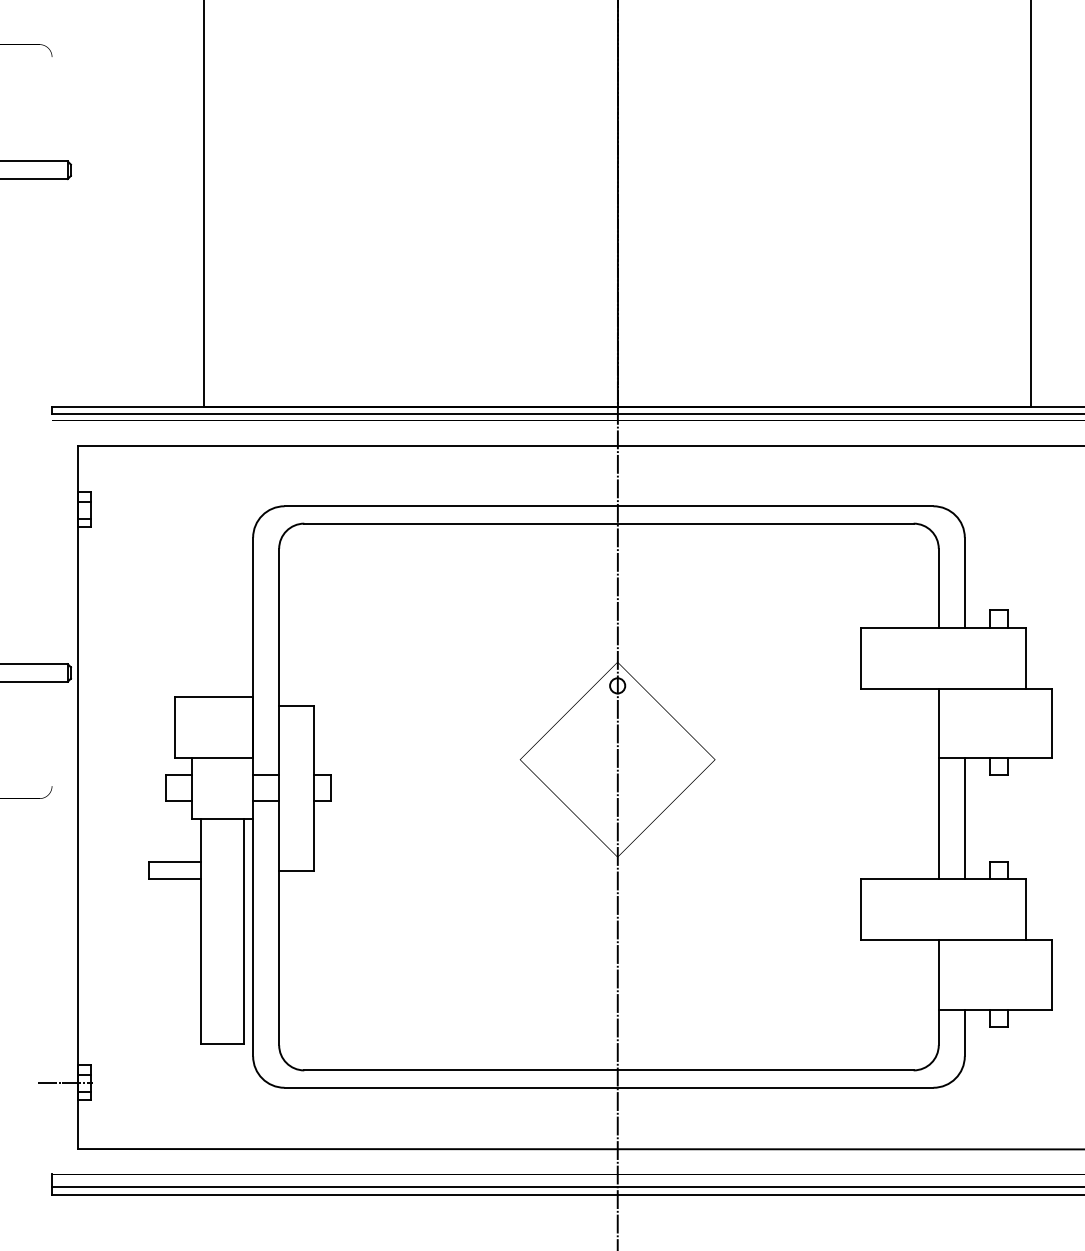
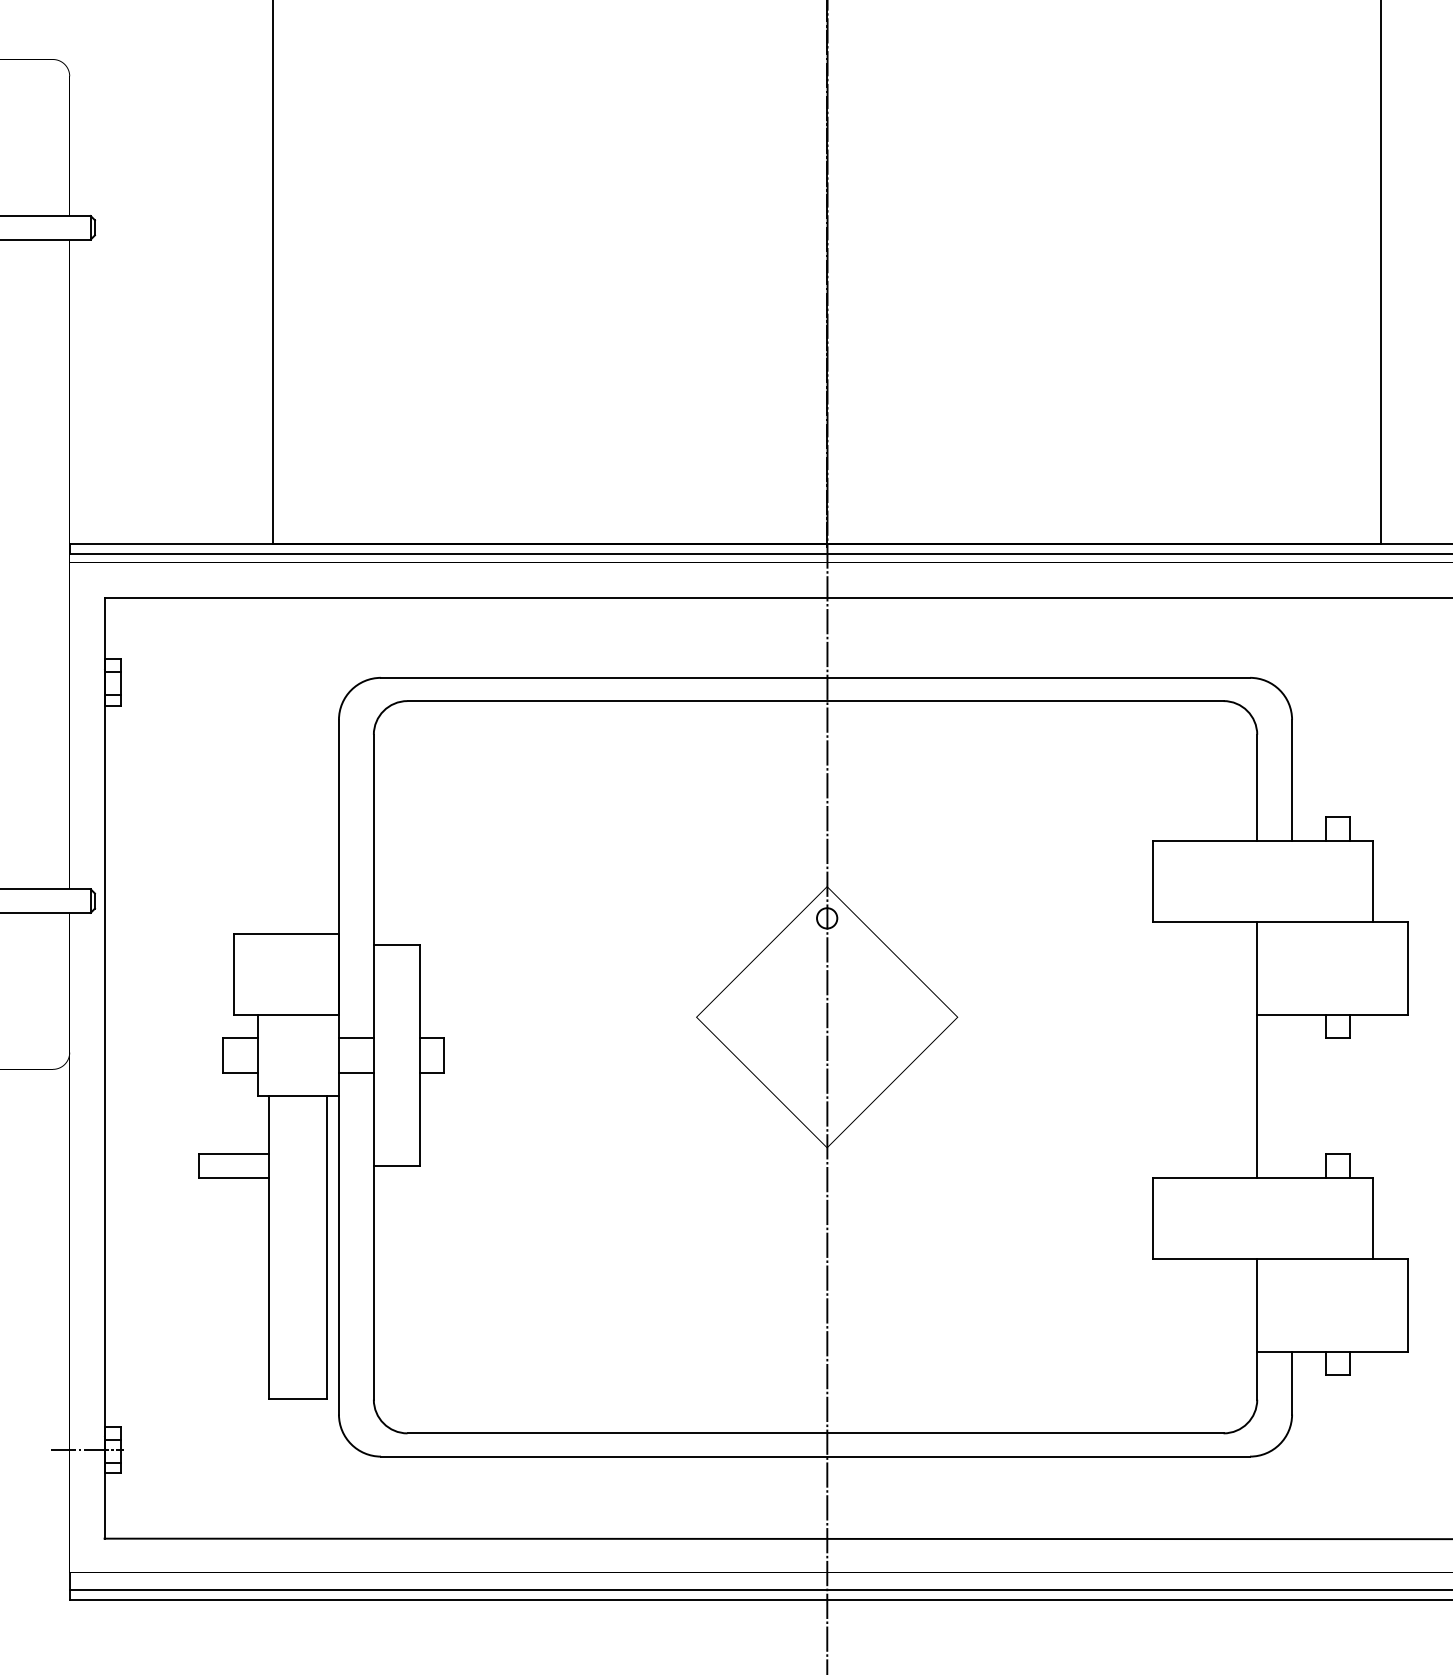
line: (964, 818) -> (1291, 1095), removed

